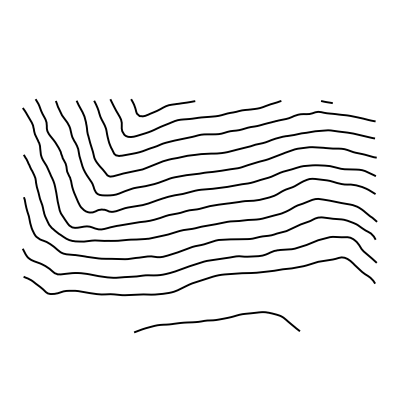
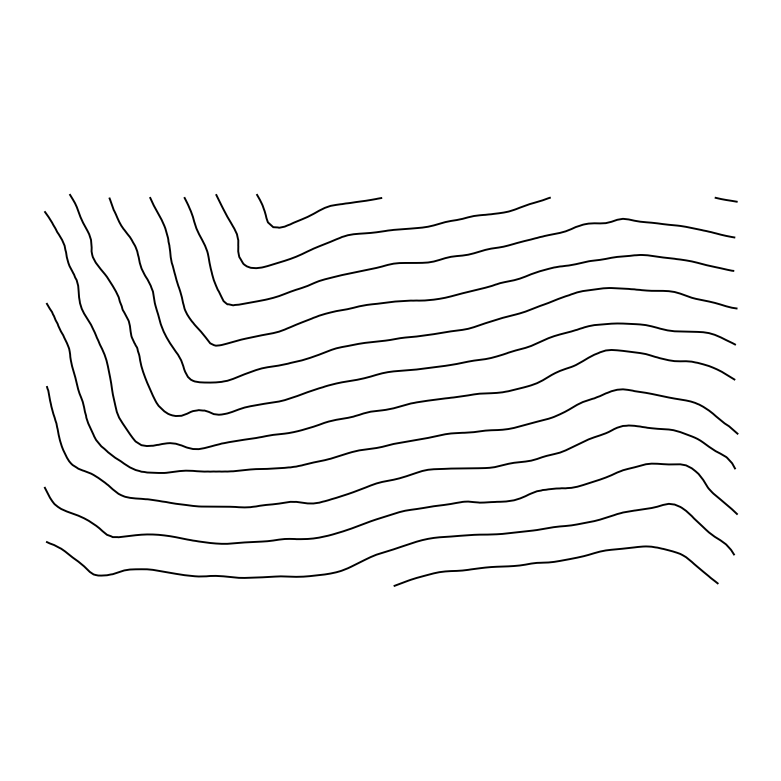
line: (326, 101) -> (725, 198), moved
curve: (217, 320) -> (556, 562), moved

